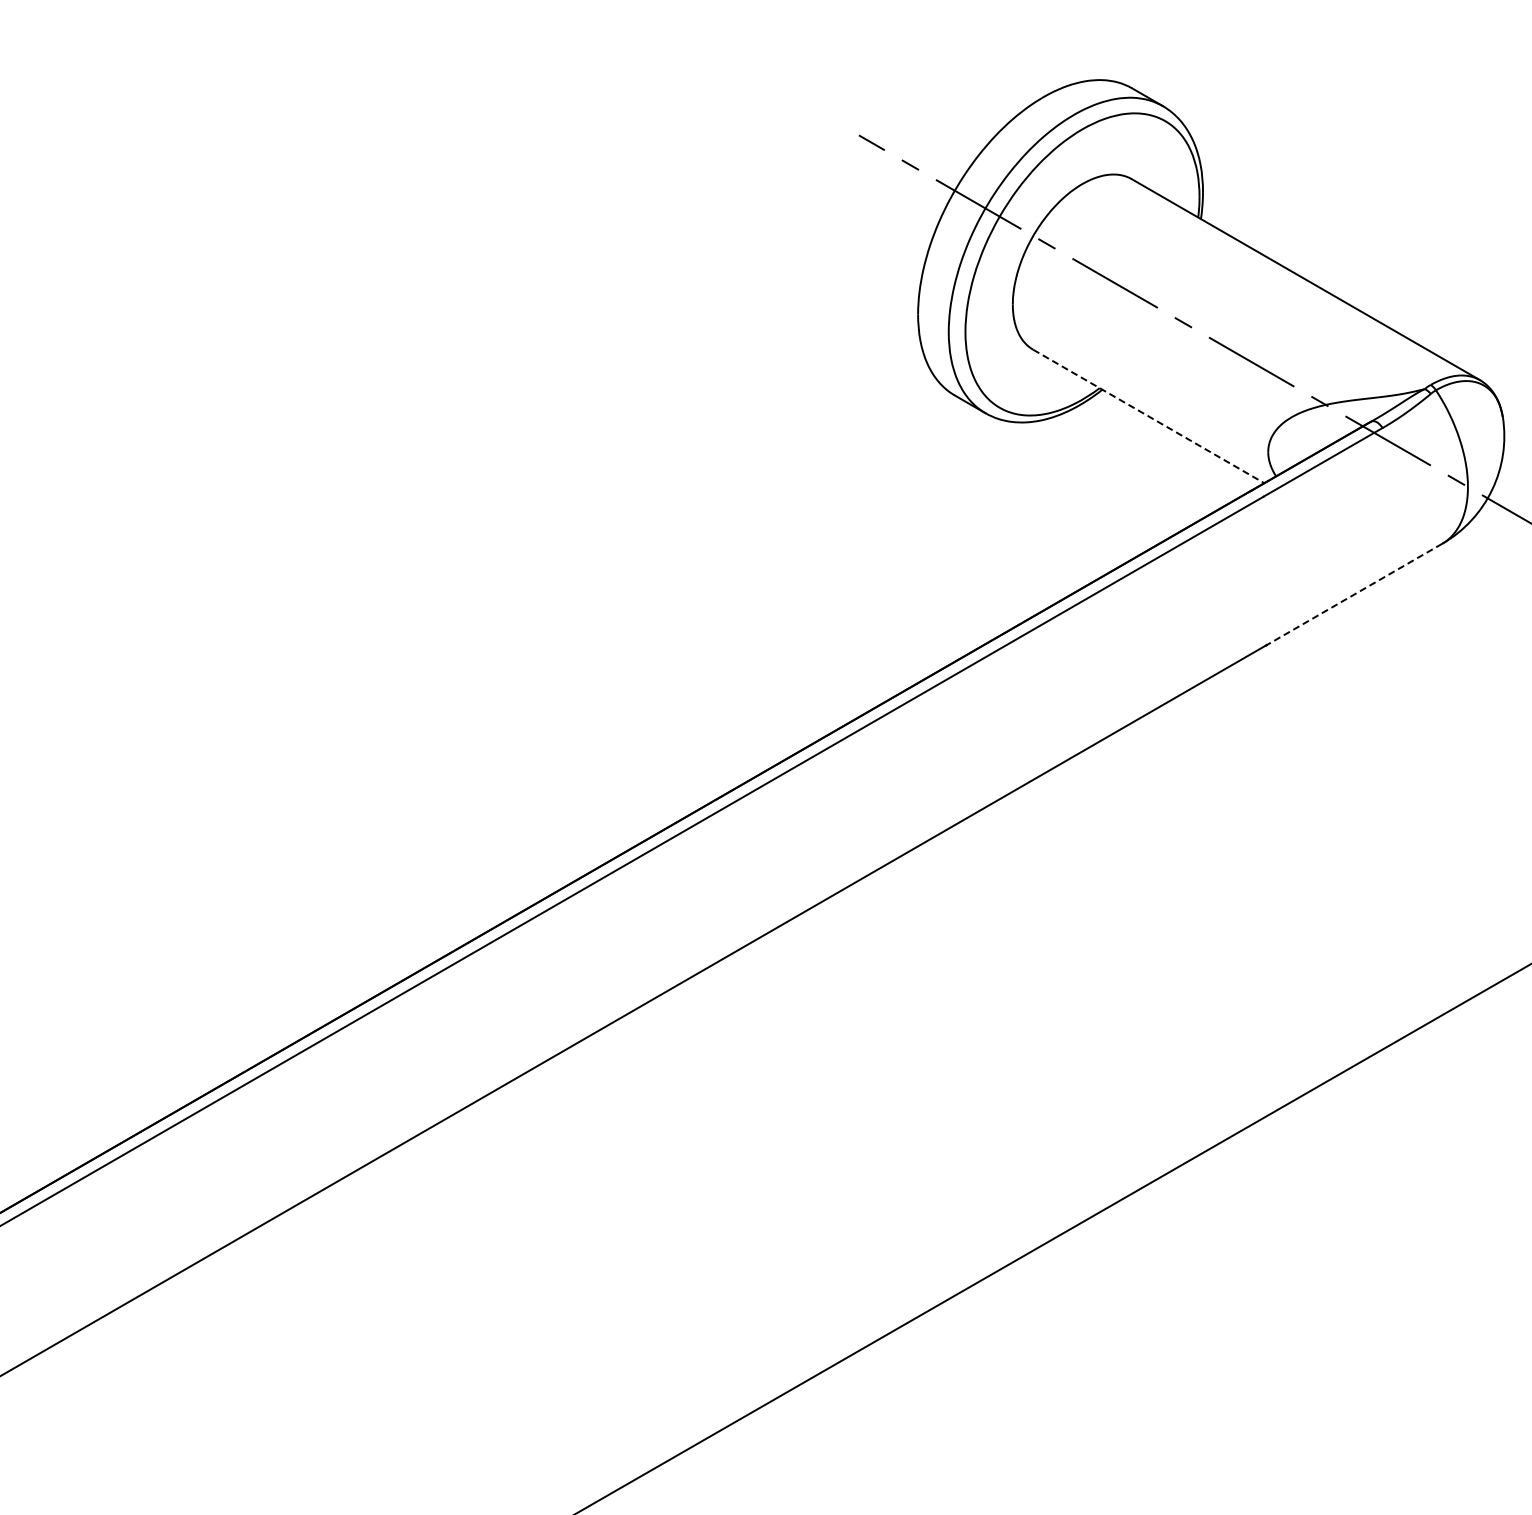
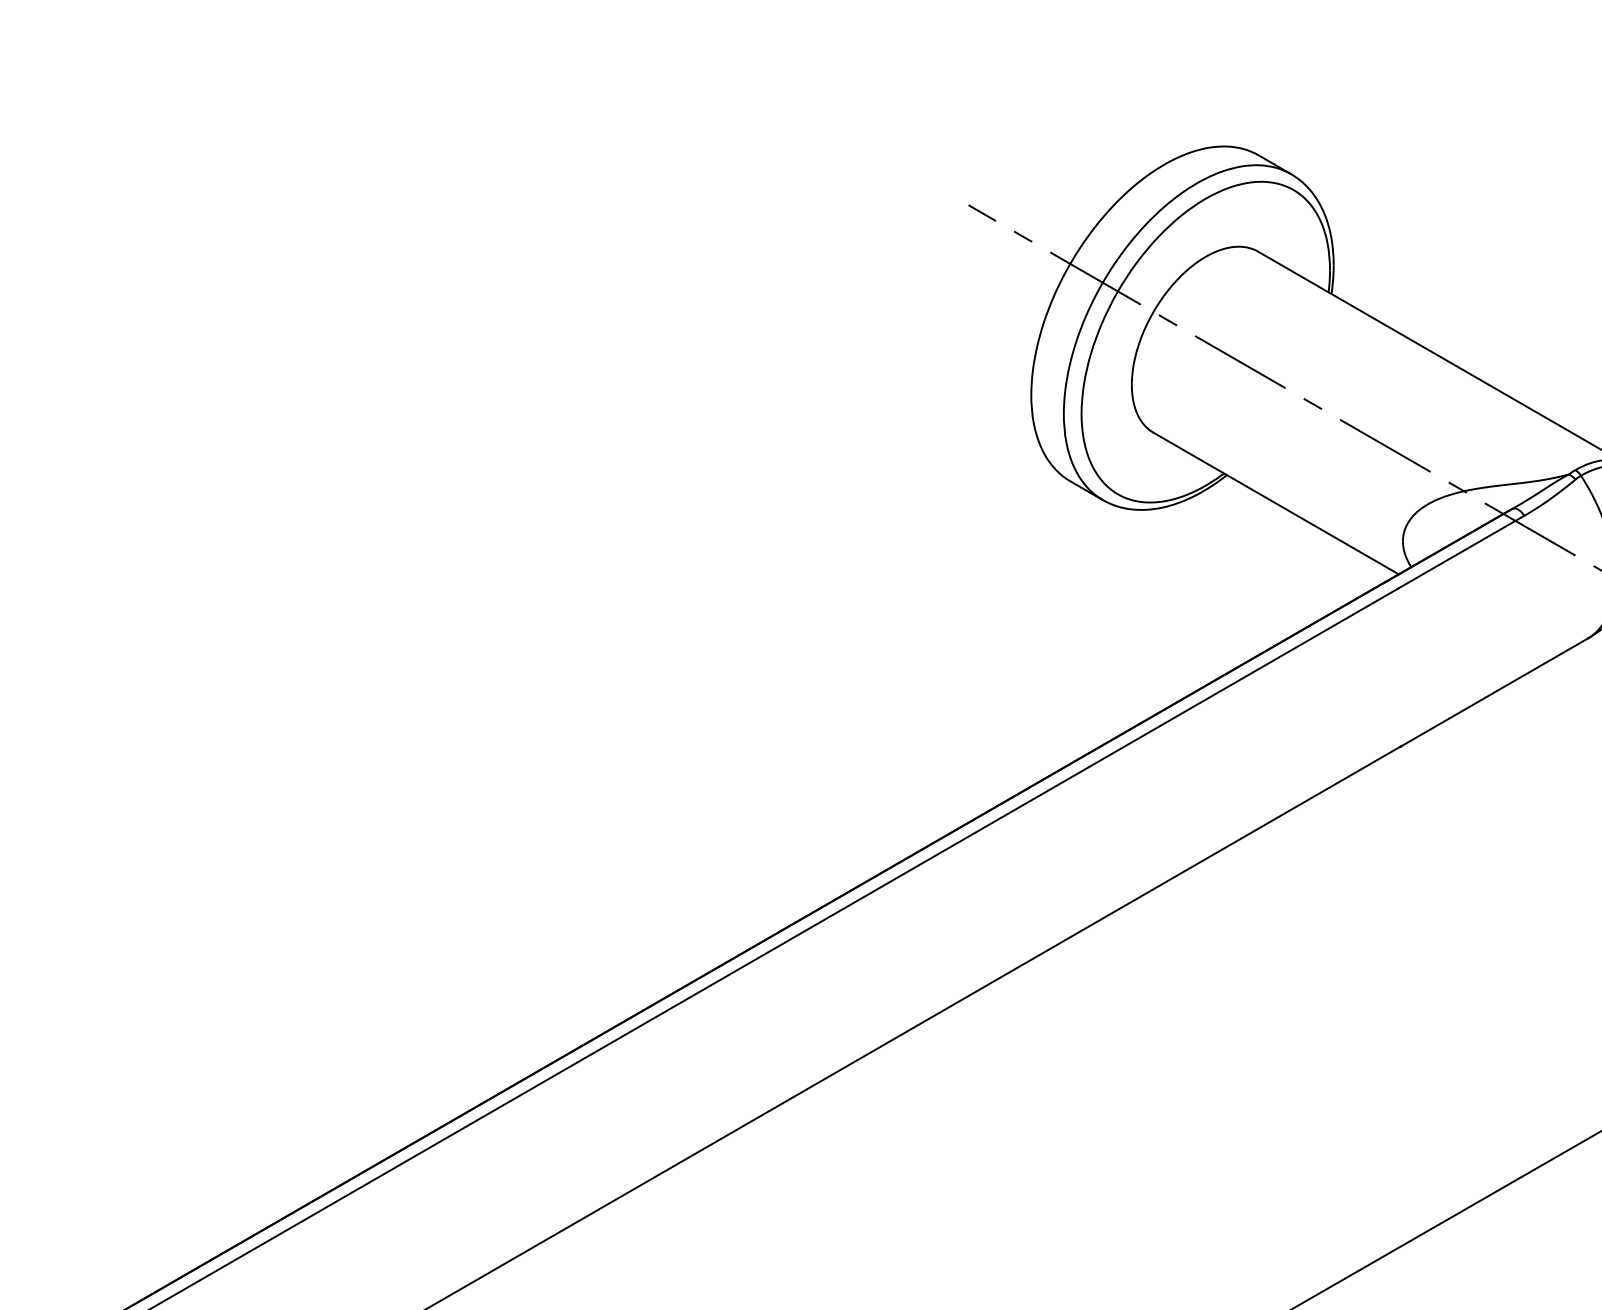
line: (1149, 416) -> (1276, 503), dashed -> solid
line: (1354, 594) -> (1494, 692), dashed -> solid

